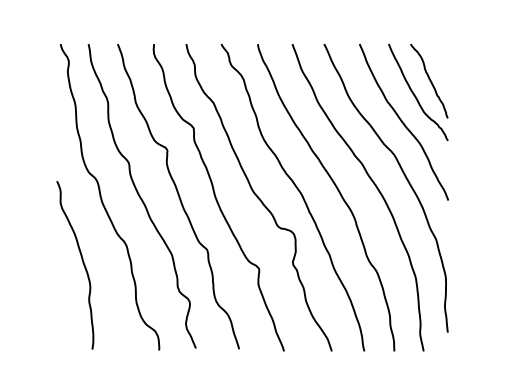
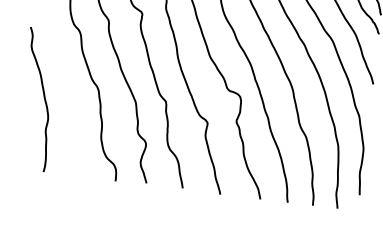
curve: (82, 263) -> (43, 98), moved

